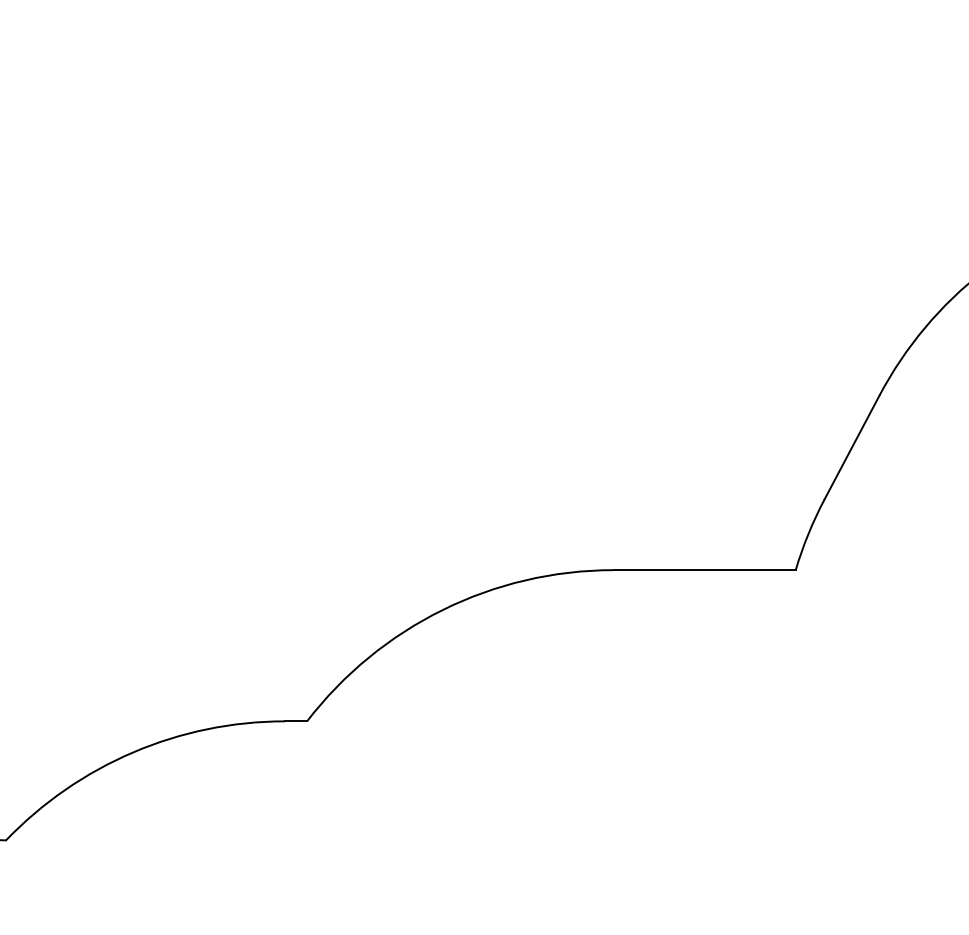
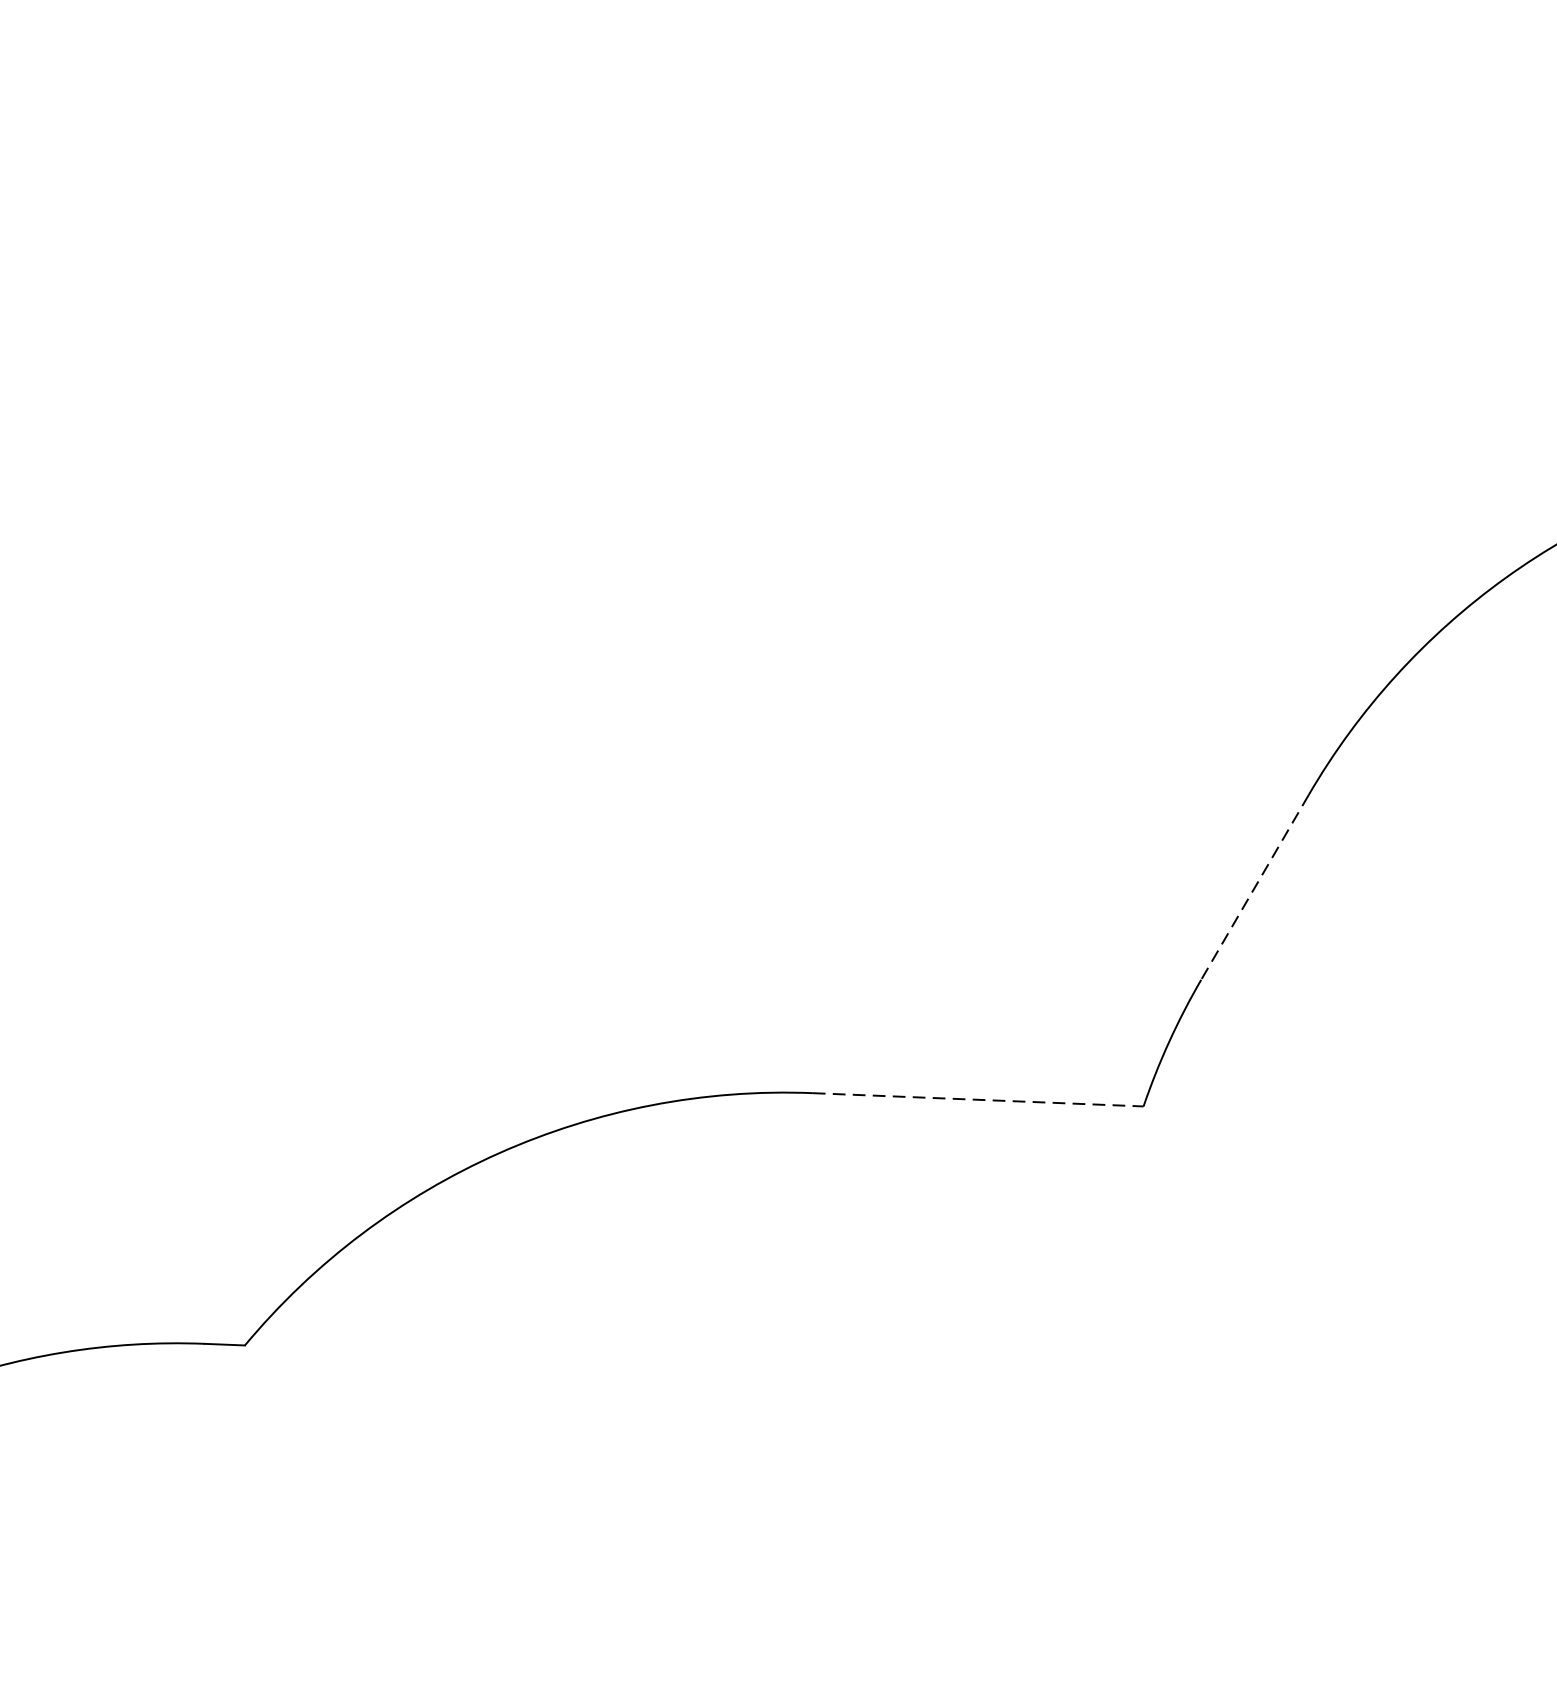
line: (852, 447) -> (1255, 887), solid -> dashed
line: (705, 570) -> (979, 1100), solid -> dashed

